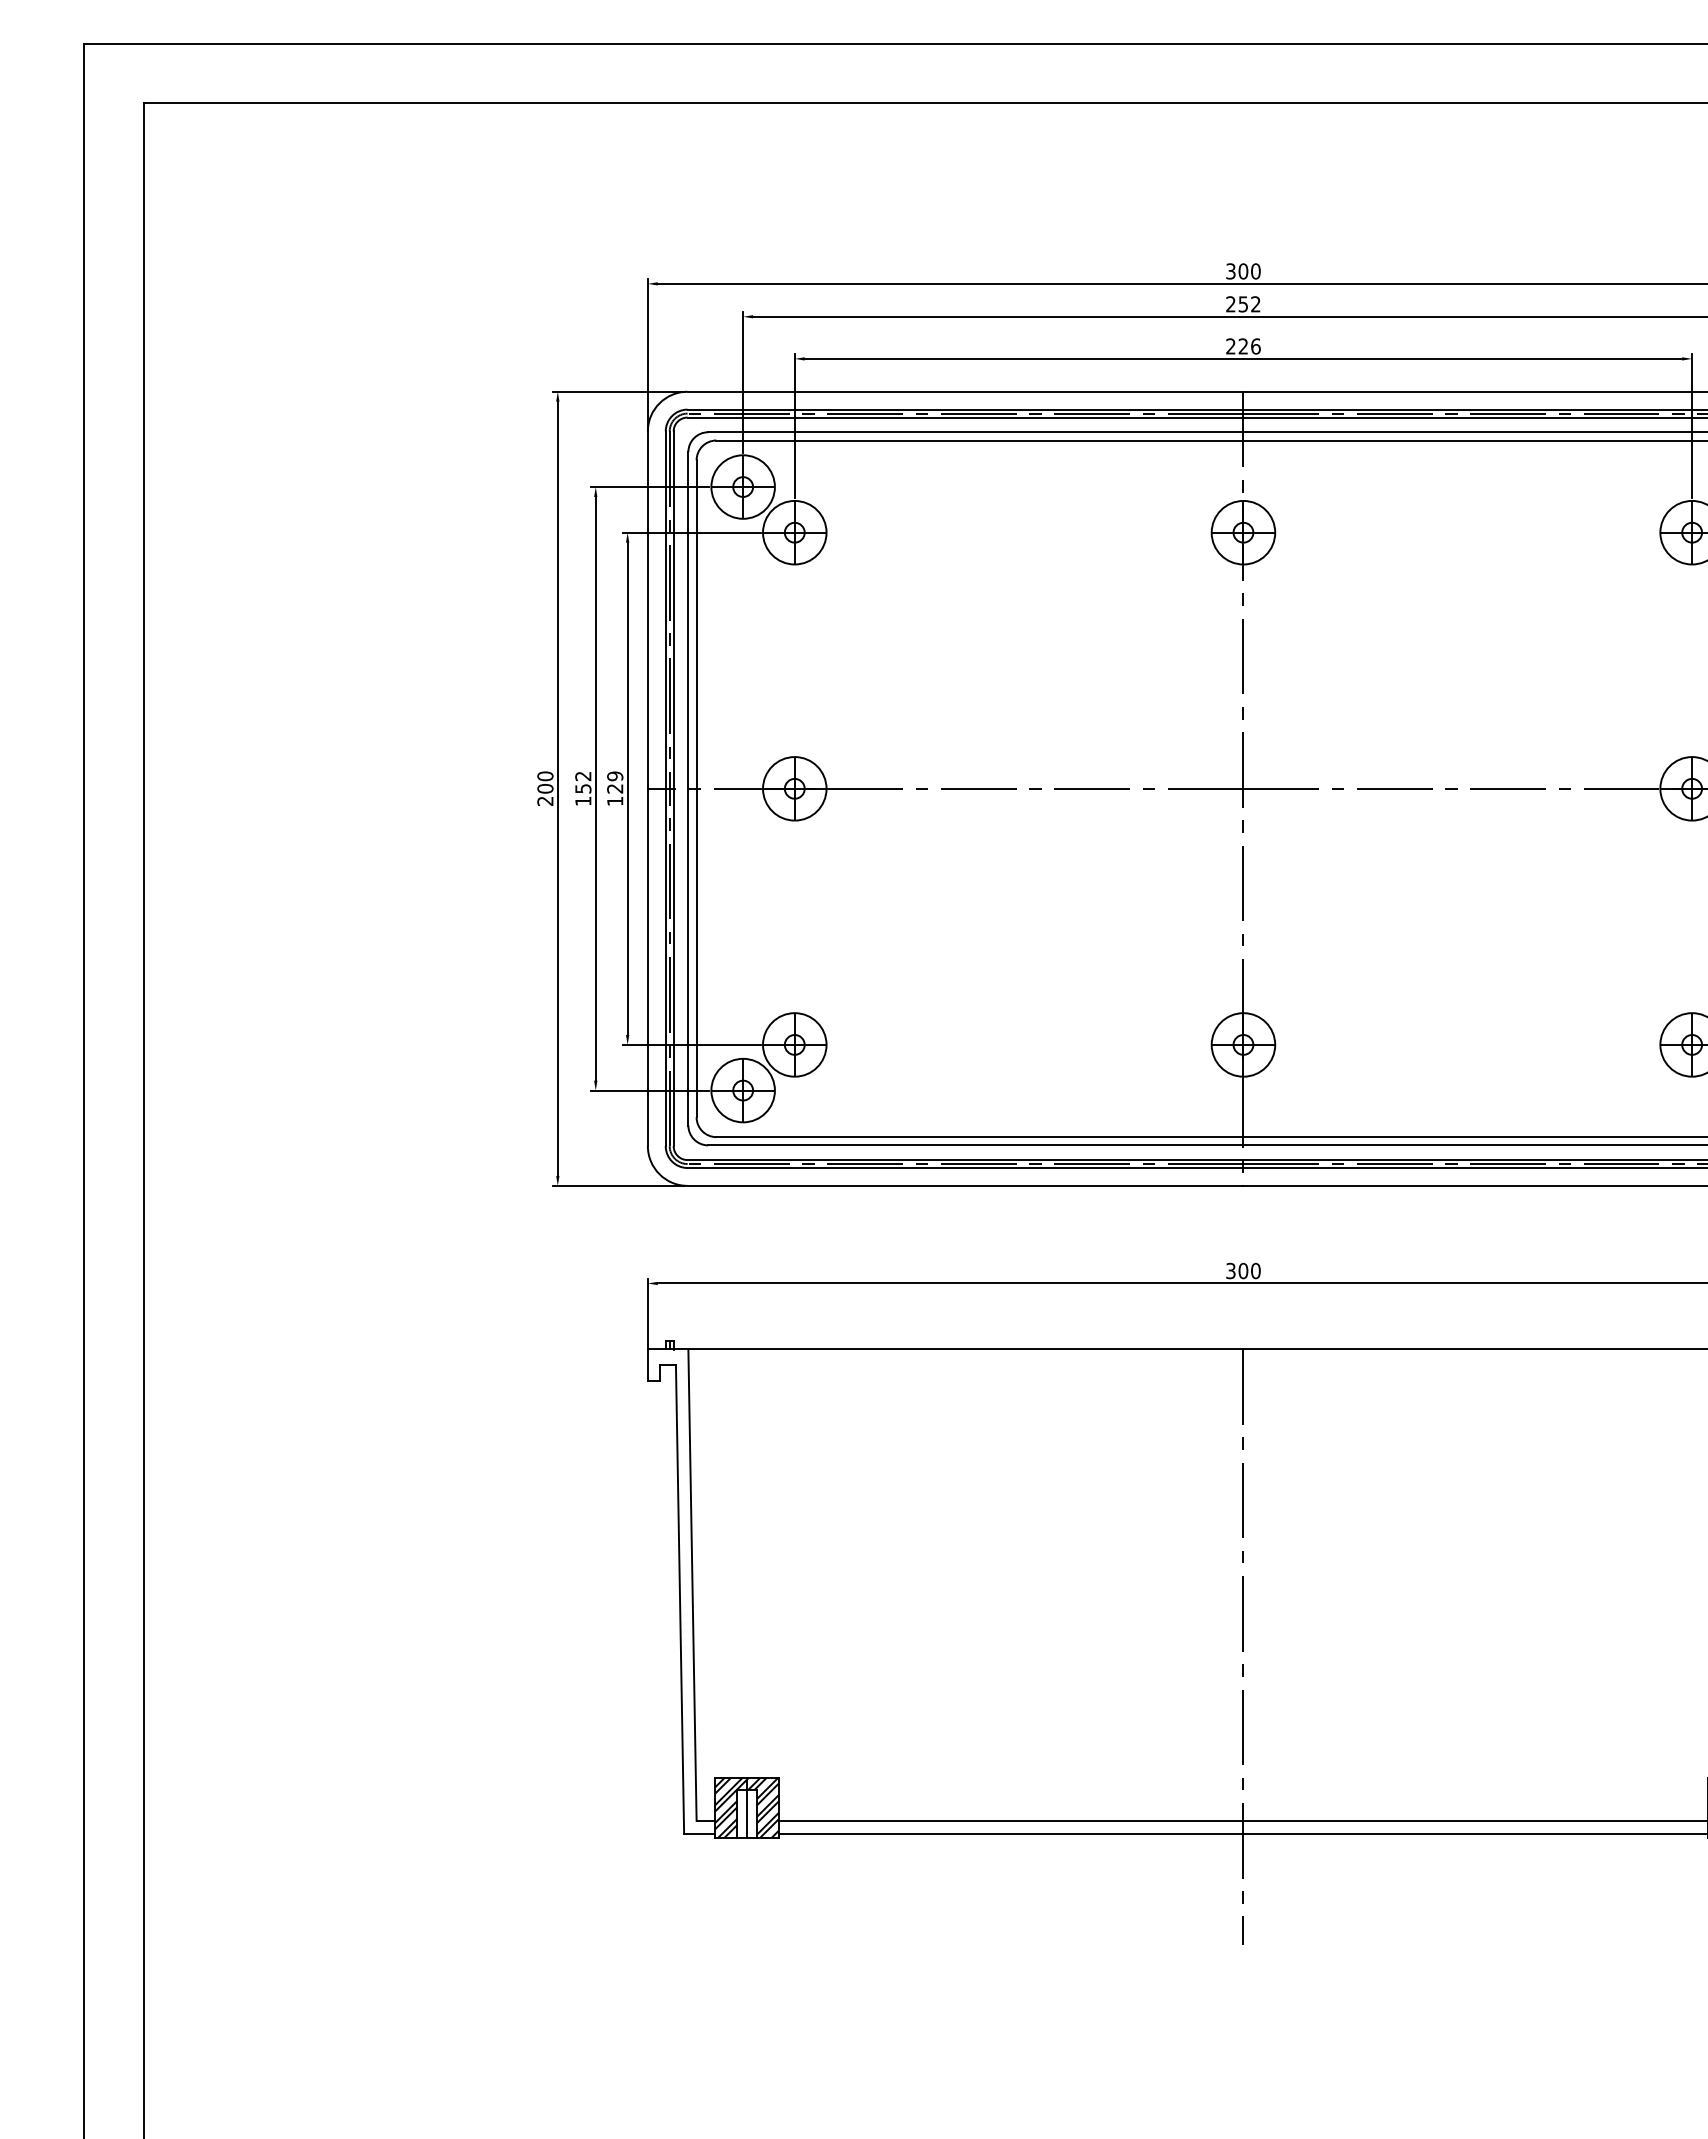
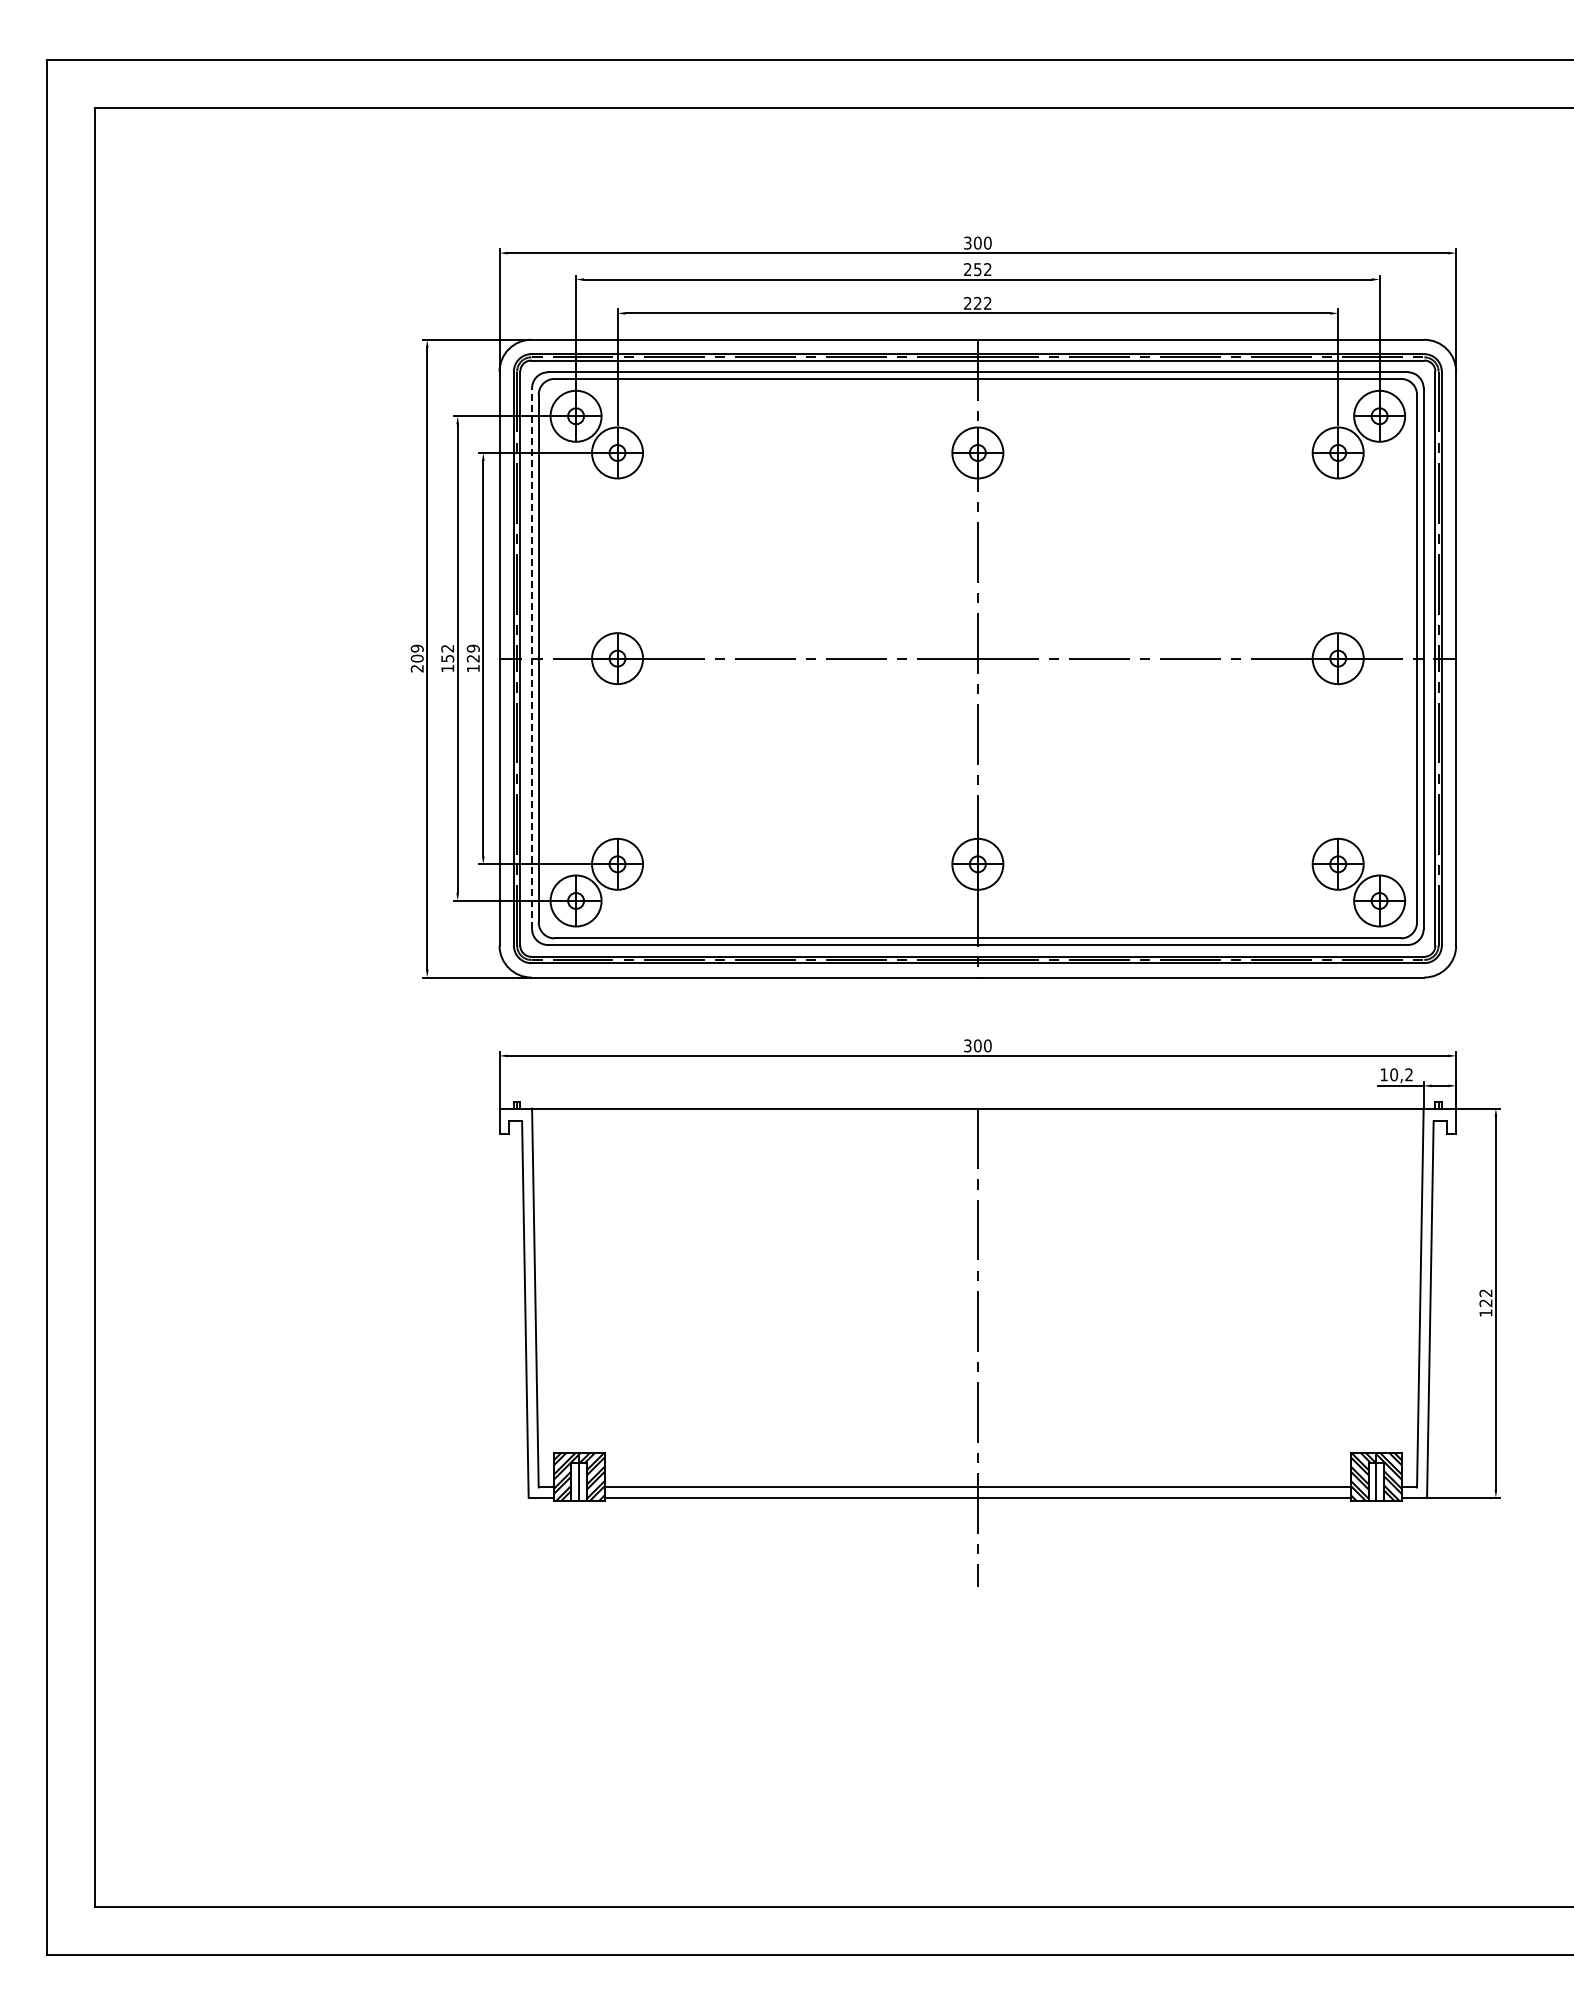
text: (1255, 345) -> (987, 302), 226 -> 222
text: (545, 776) -> (417, 648), 200 -> 209
line: (688, 788) -> (532, 658), solid -> dashed

